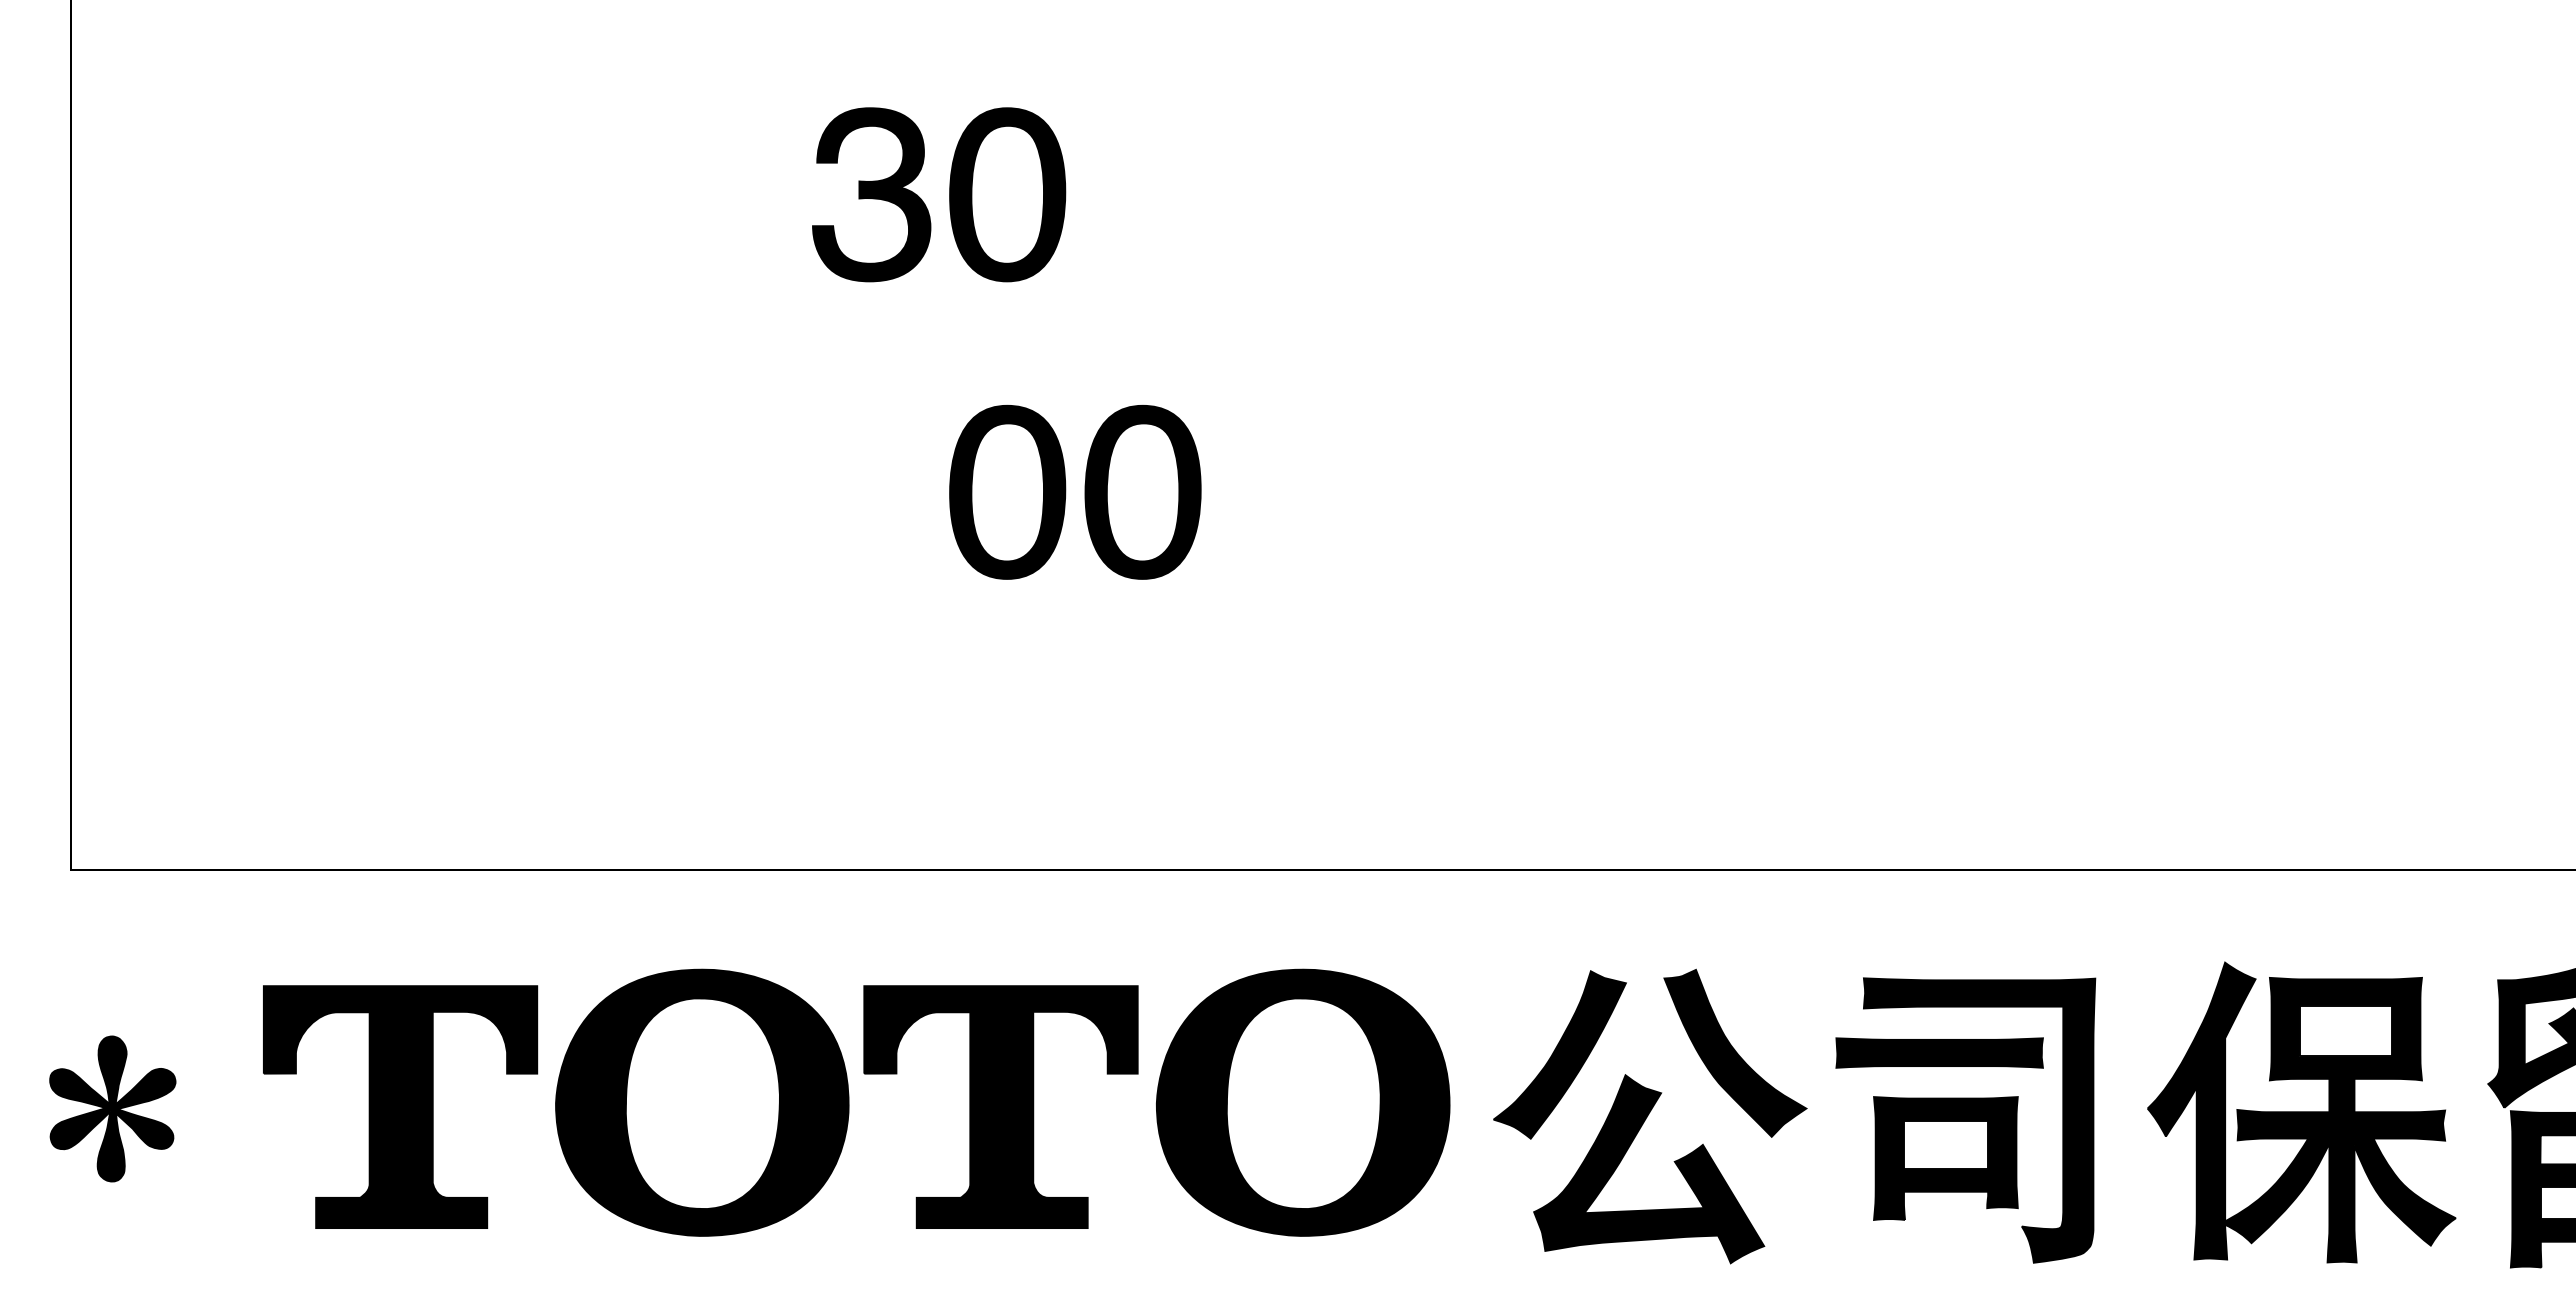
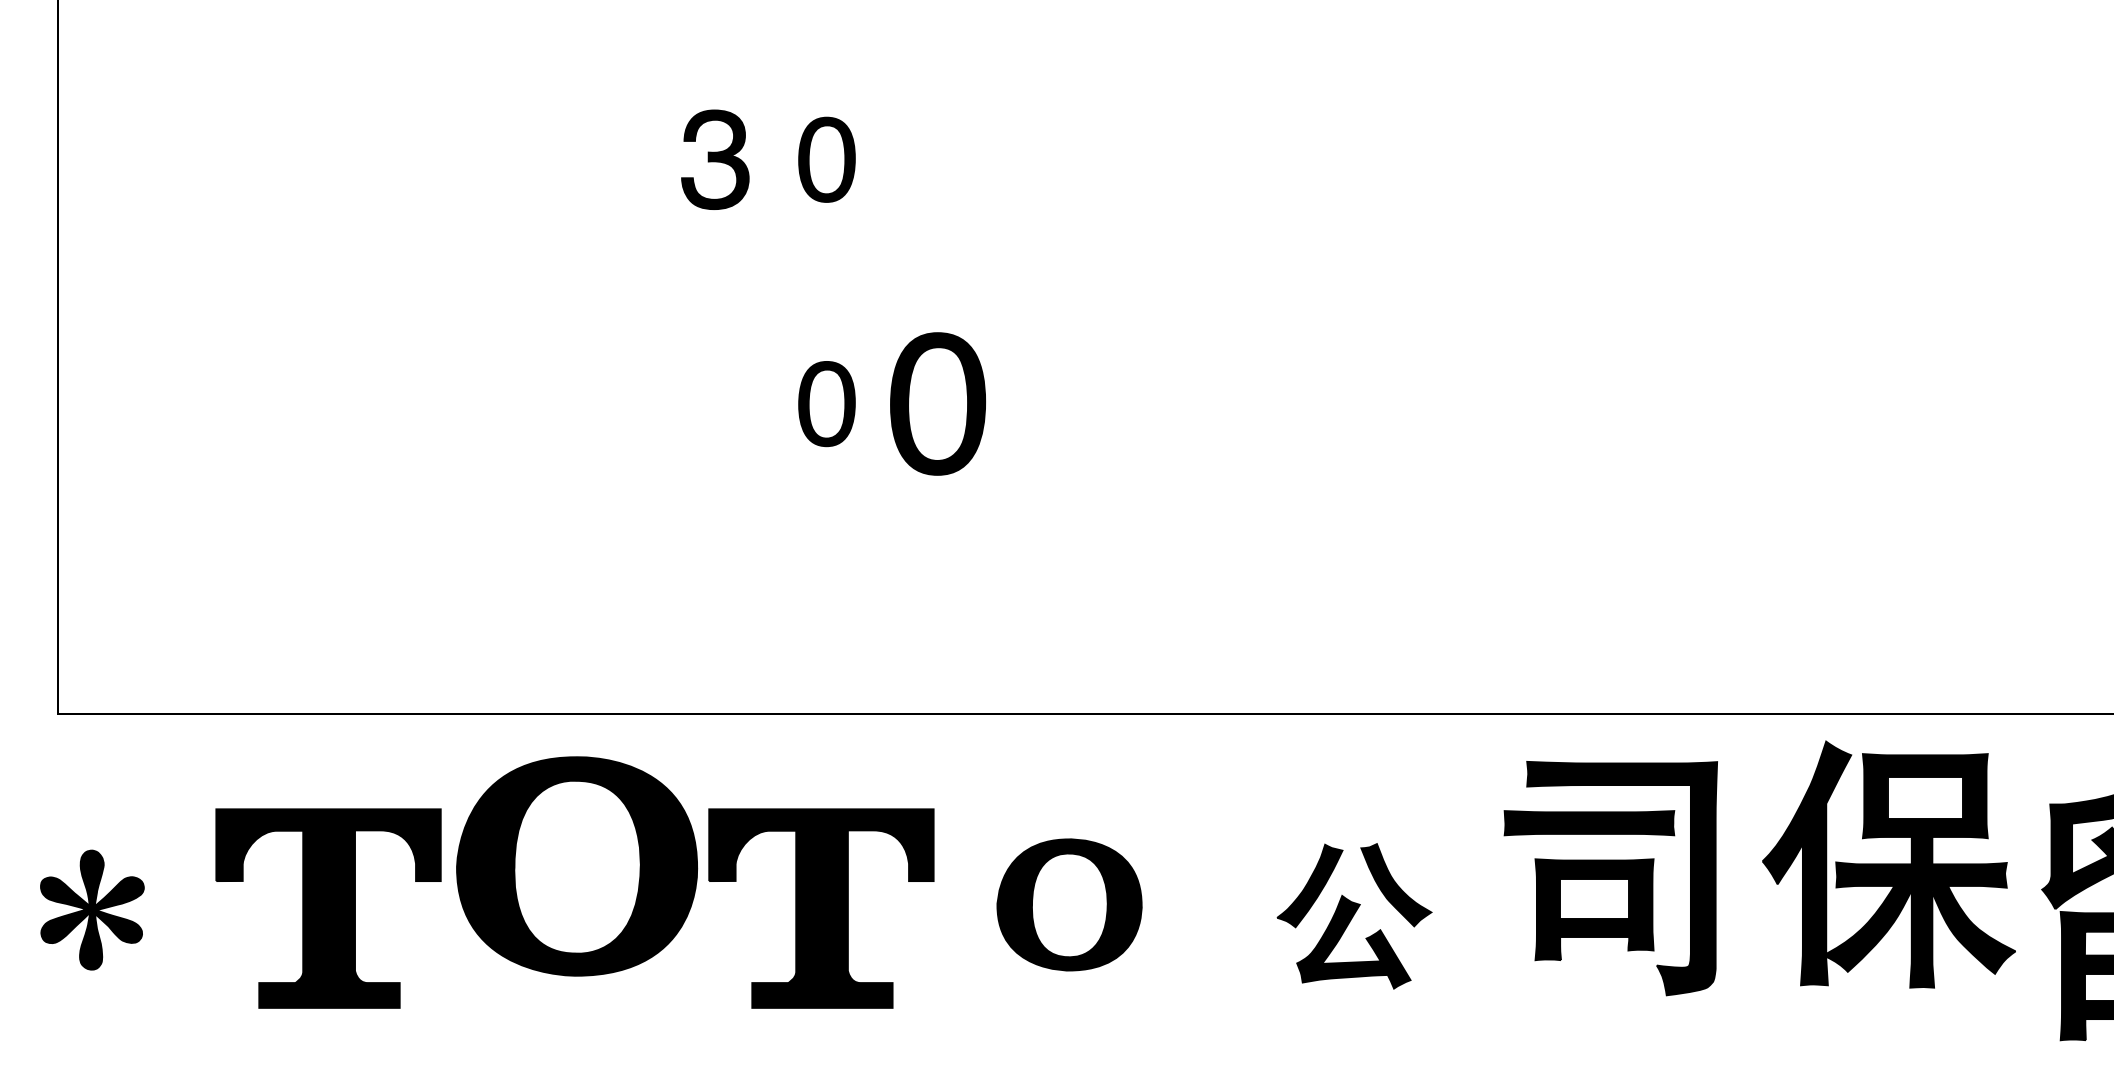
part: (871, 194) -> (715, 159), size x0.7
part: (1007, 194) -> (826, 159), size x0.6
part: (1007, 492) -> (826, 404), size x0.6
part: (702, 1102) -> (577, 866), moved
part: (1303, 1102) -> (1069, 904), size x0.6
part: (2301, 1112) -> (1888, 864), moved
part: (1650, 1116) -> (1354, 916), size x0.6
part: (1965, 1120) -> (1610, 878), moved

